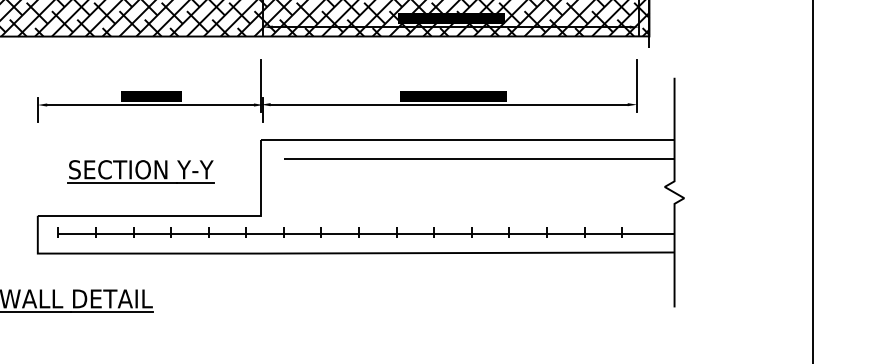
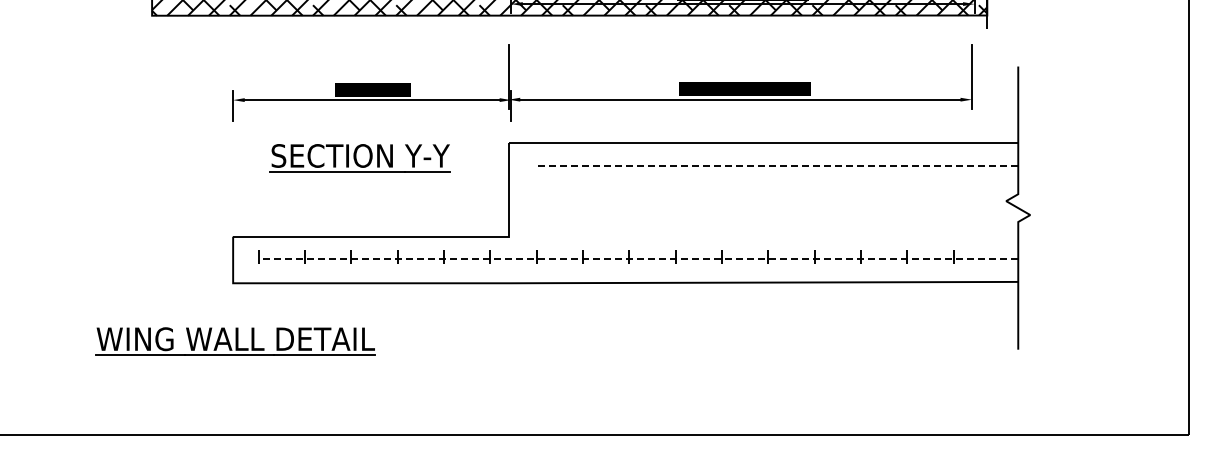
line: (479, 158) -> (777, 166), solid -> dashed
part: (140, 171) -> (359, 158), moved
line: (366, 233) -> (638, 258), solid -> dashed

